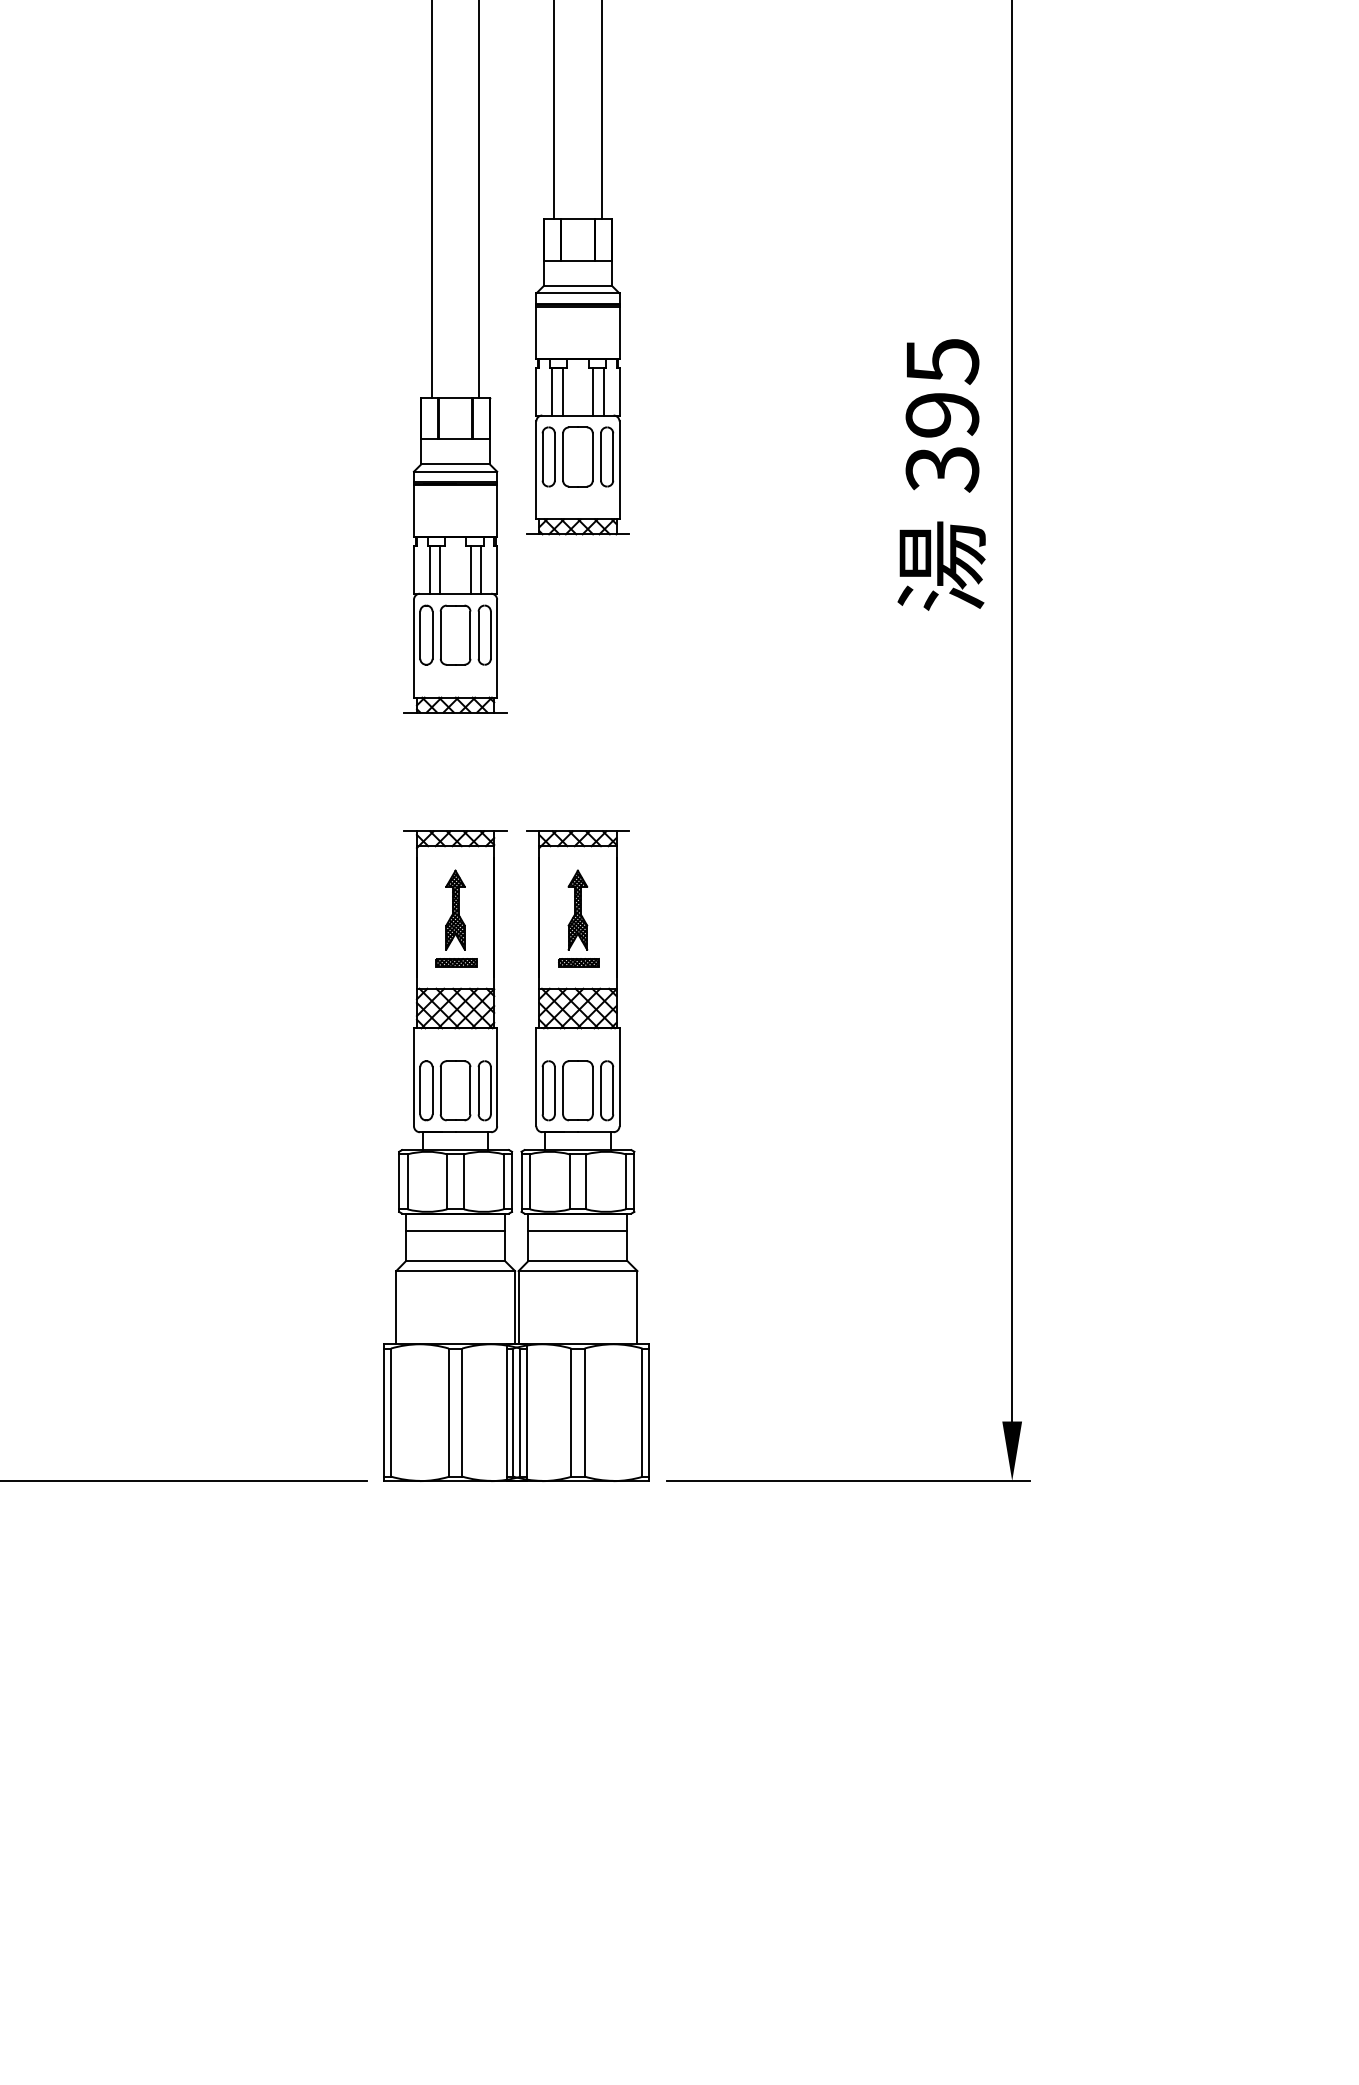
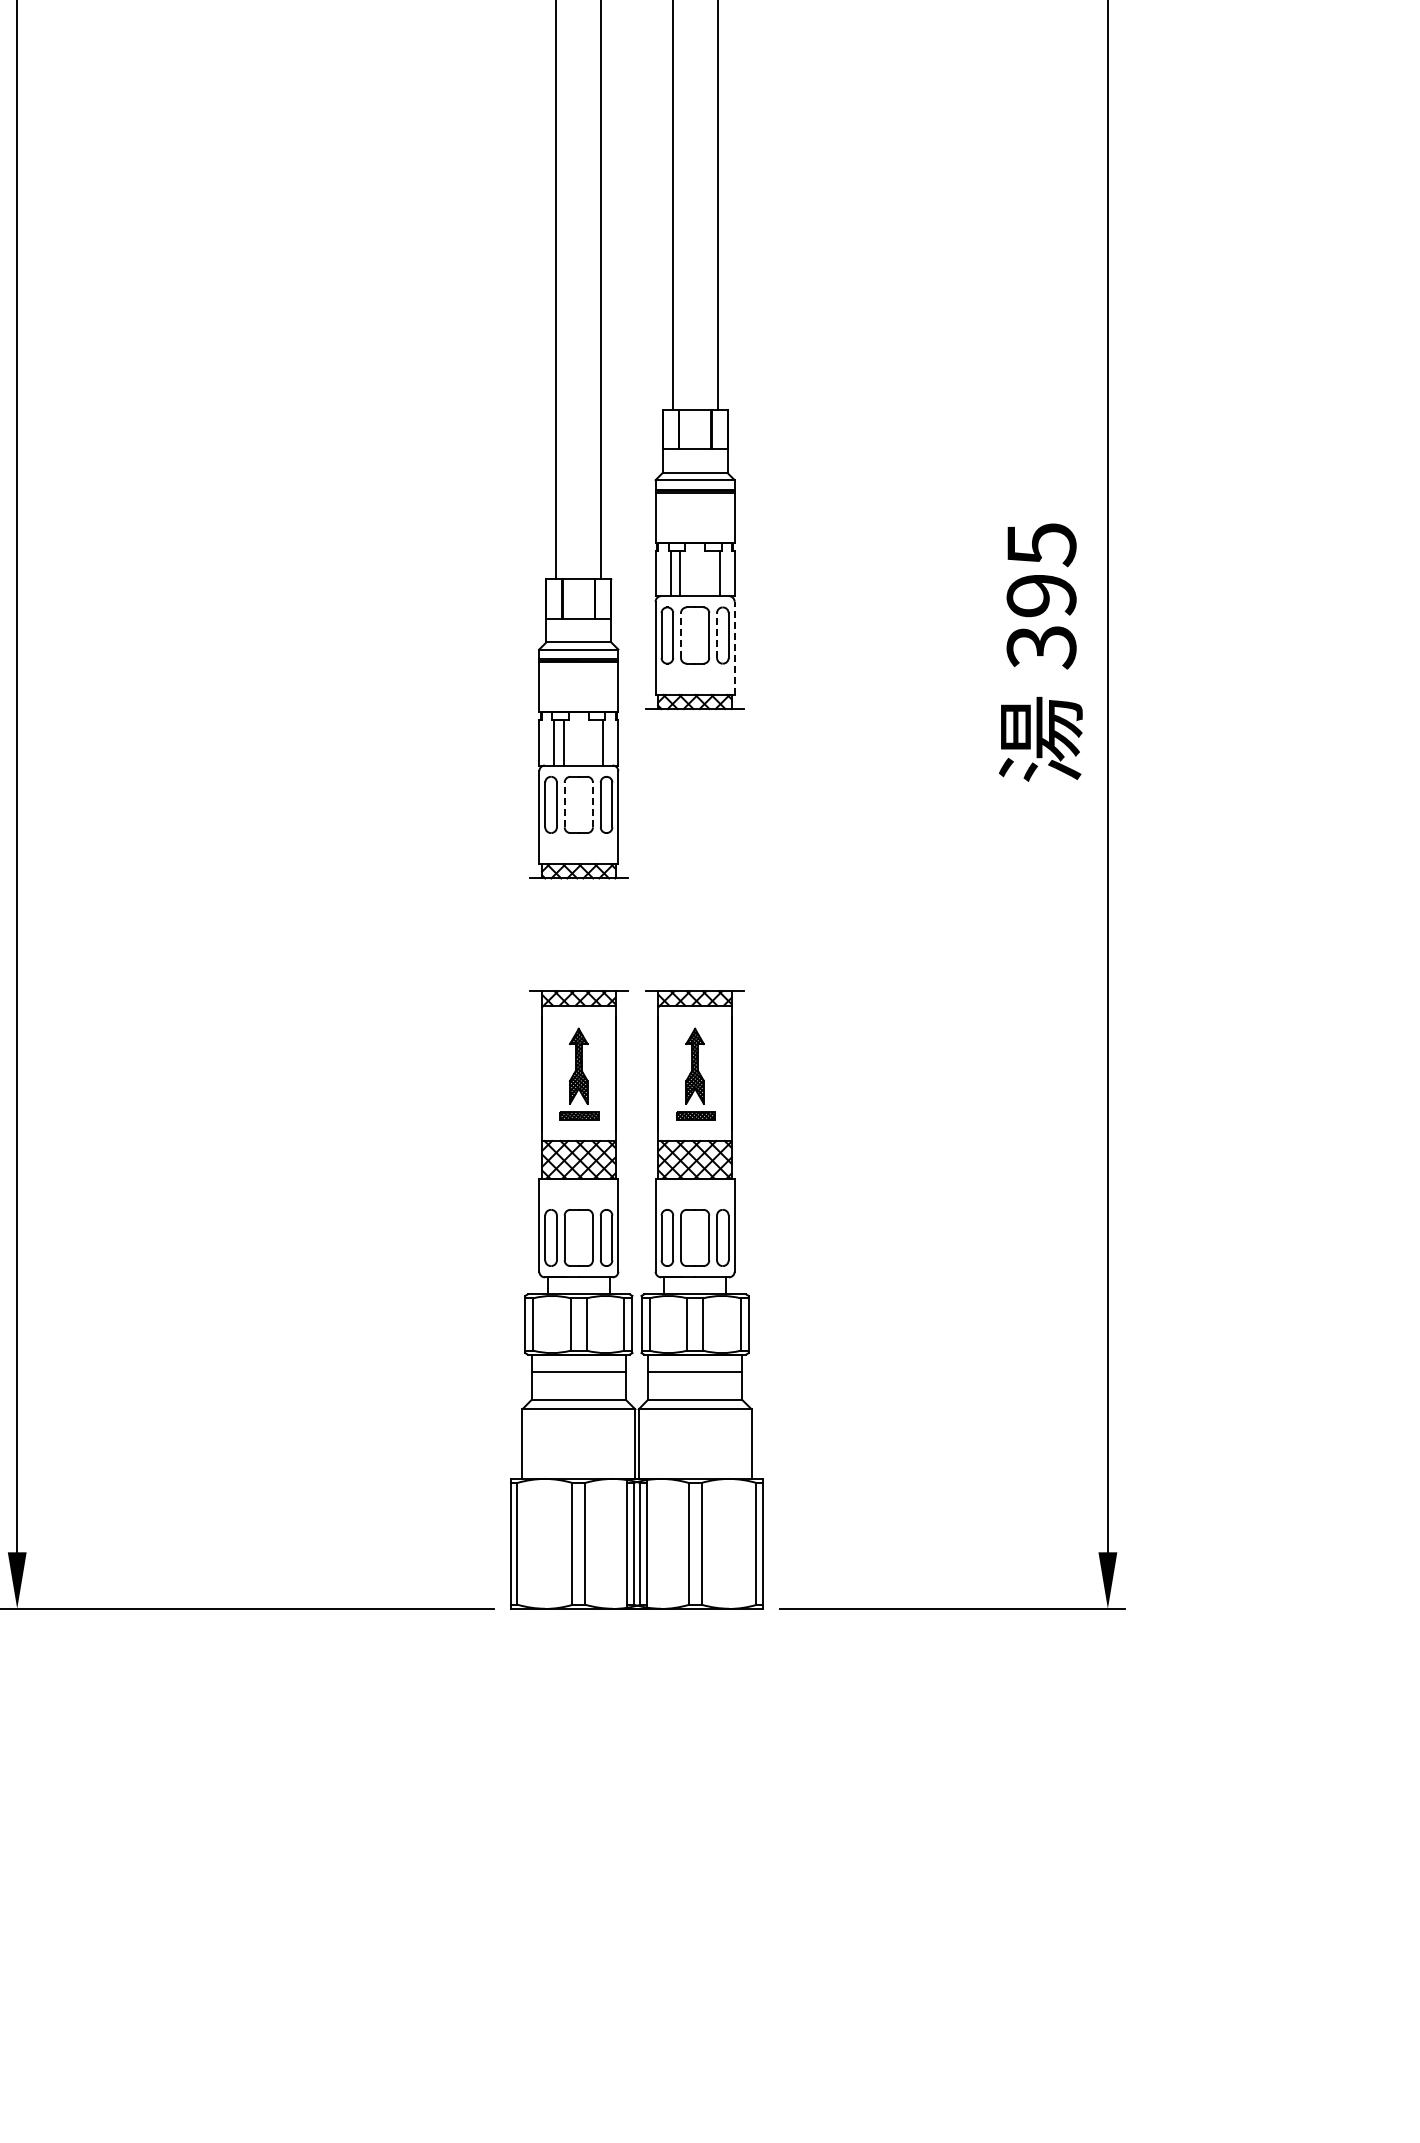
line: (593, 391) -> (709, 573), removed
line: (563, 456) -> (681, 635), solid -> dashed
line: (601, 456) -> (717, 635), solid -> dashed
line: (619, 470) -> (734, 648), solid -> dashed
line: (471, 569) -> (593, 742), removed
line: (440, 634) -> (564, 804), solid -> dashed
line: (469, 634) -> (592, 804), solid -> dashed

